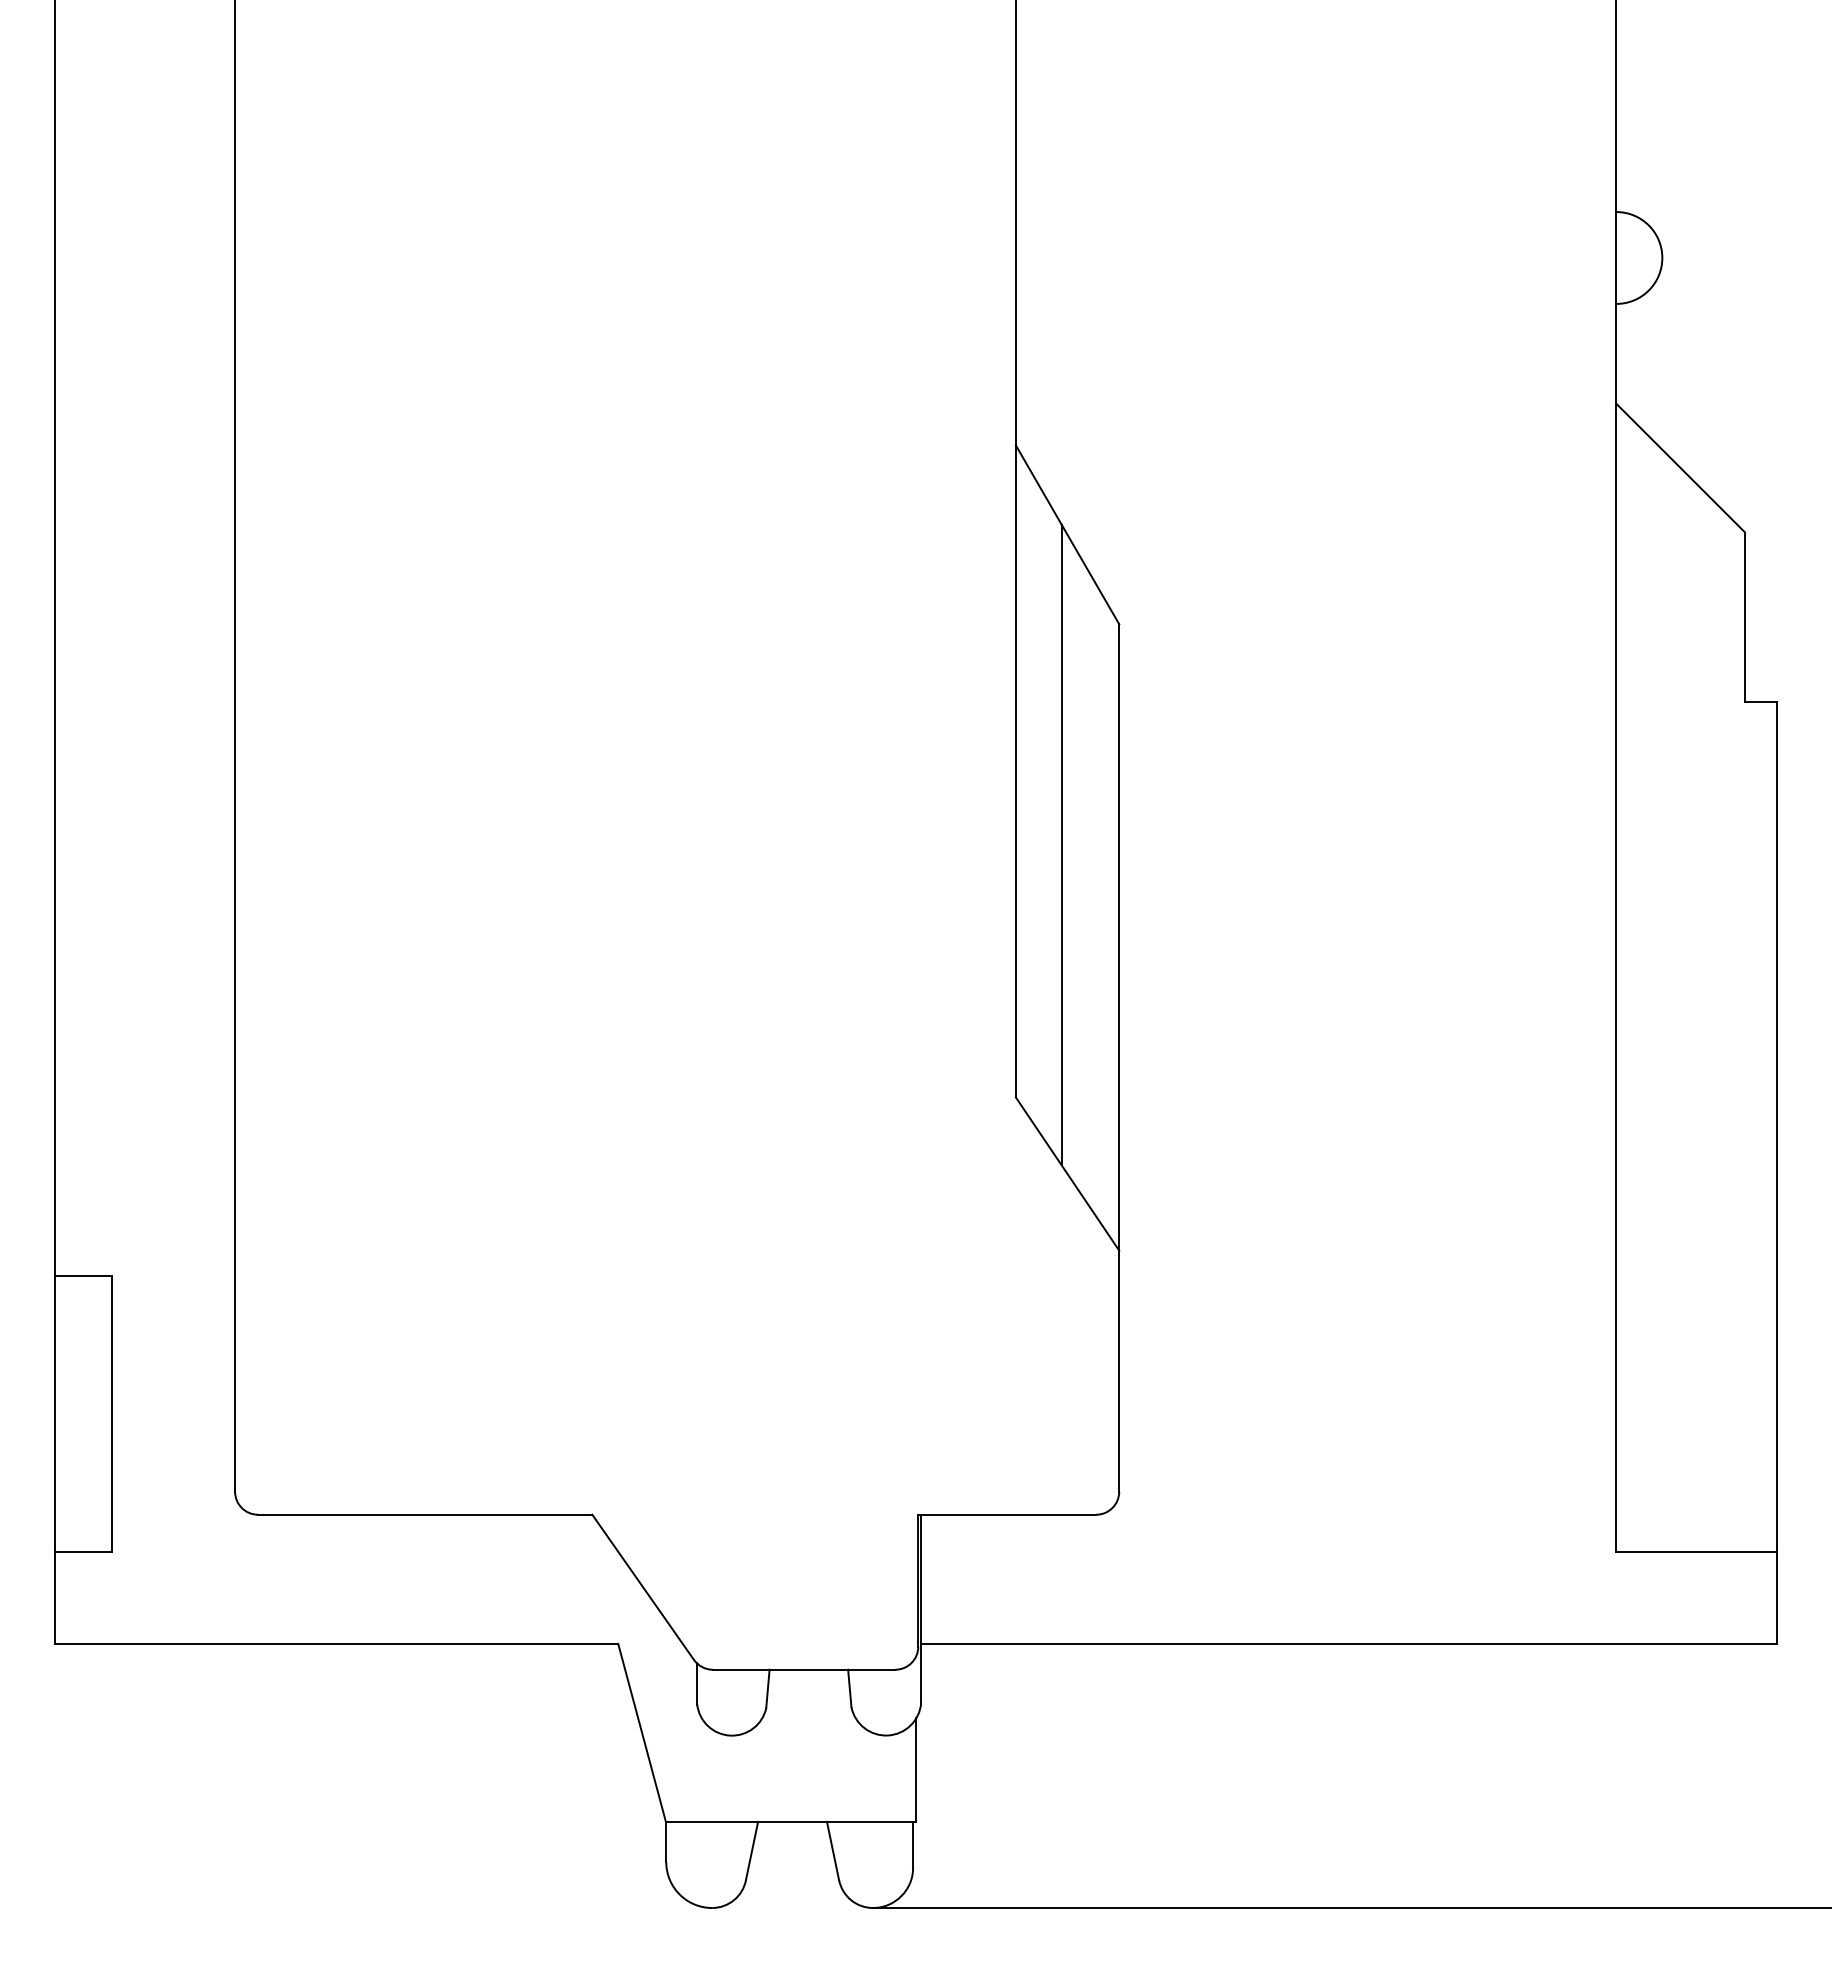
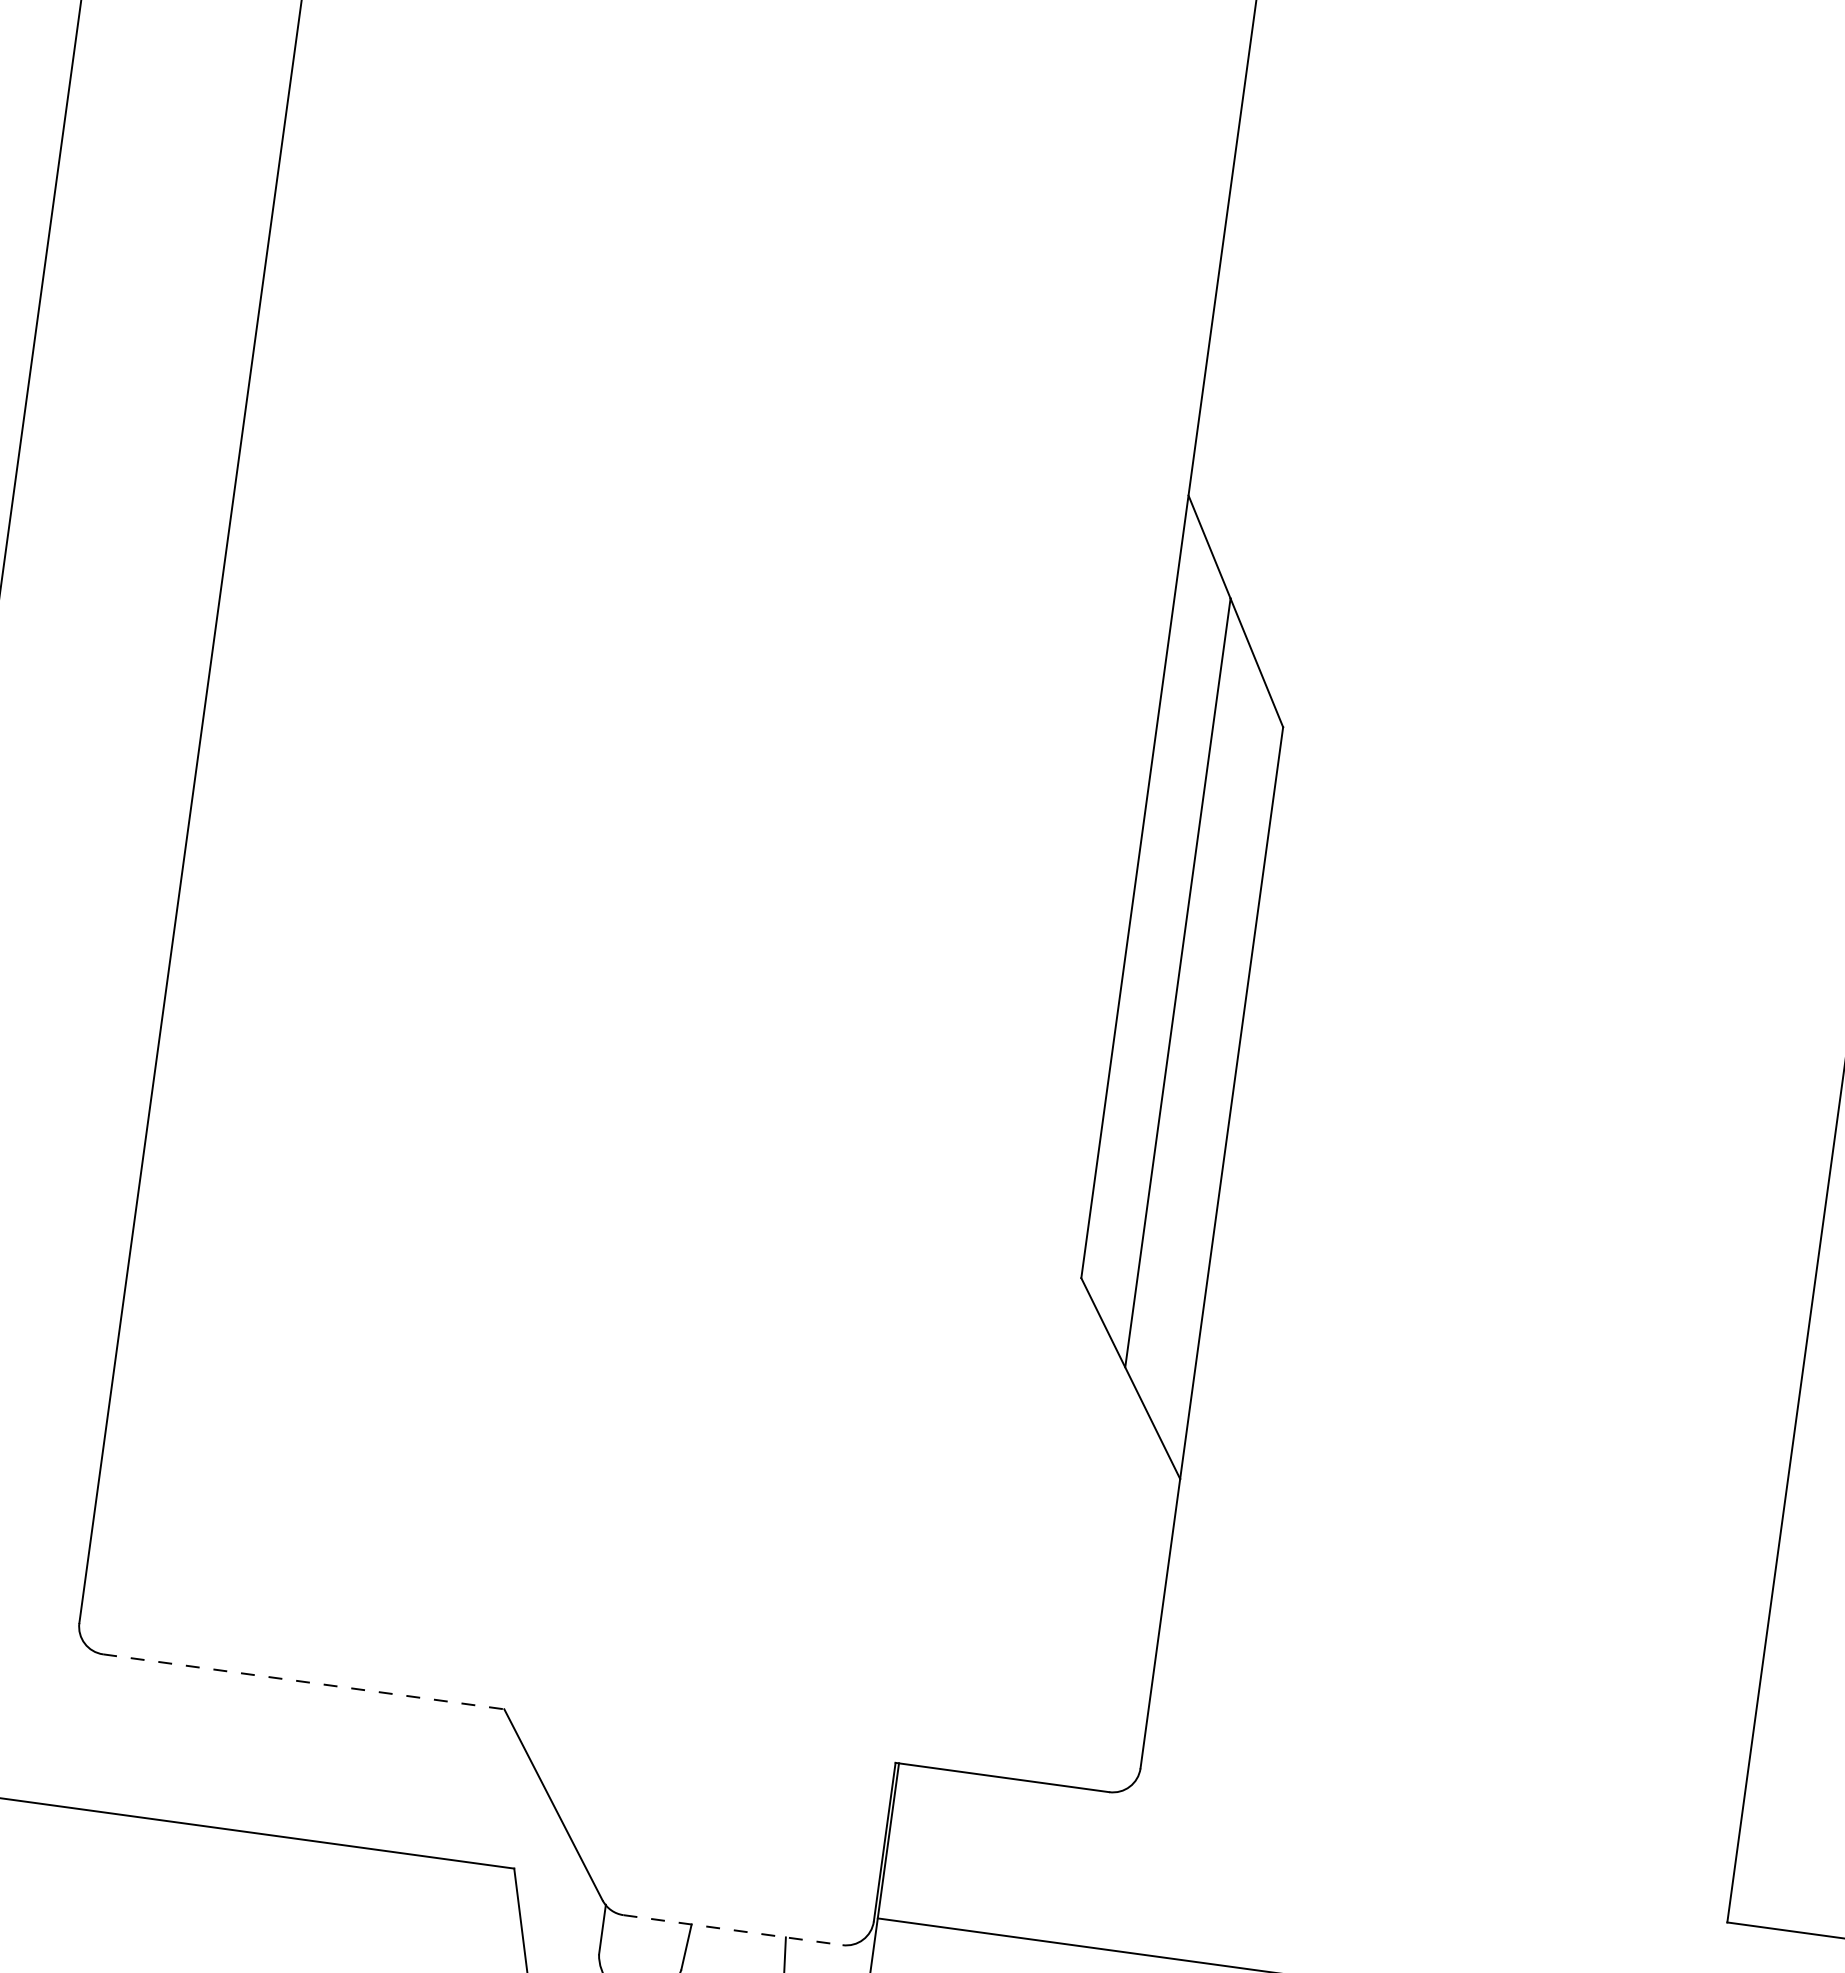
line: (425, 1514) -> (304, 1681), solid -> dashed
line: (804, 1669) -> (733, 1929), solid -> dashed

